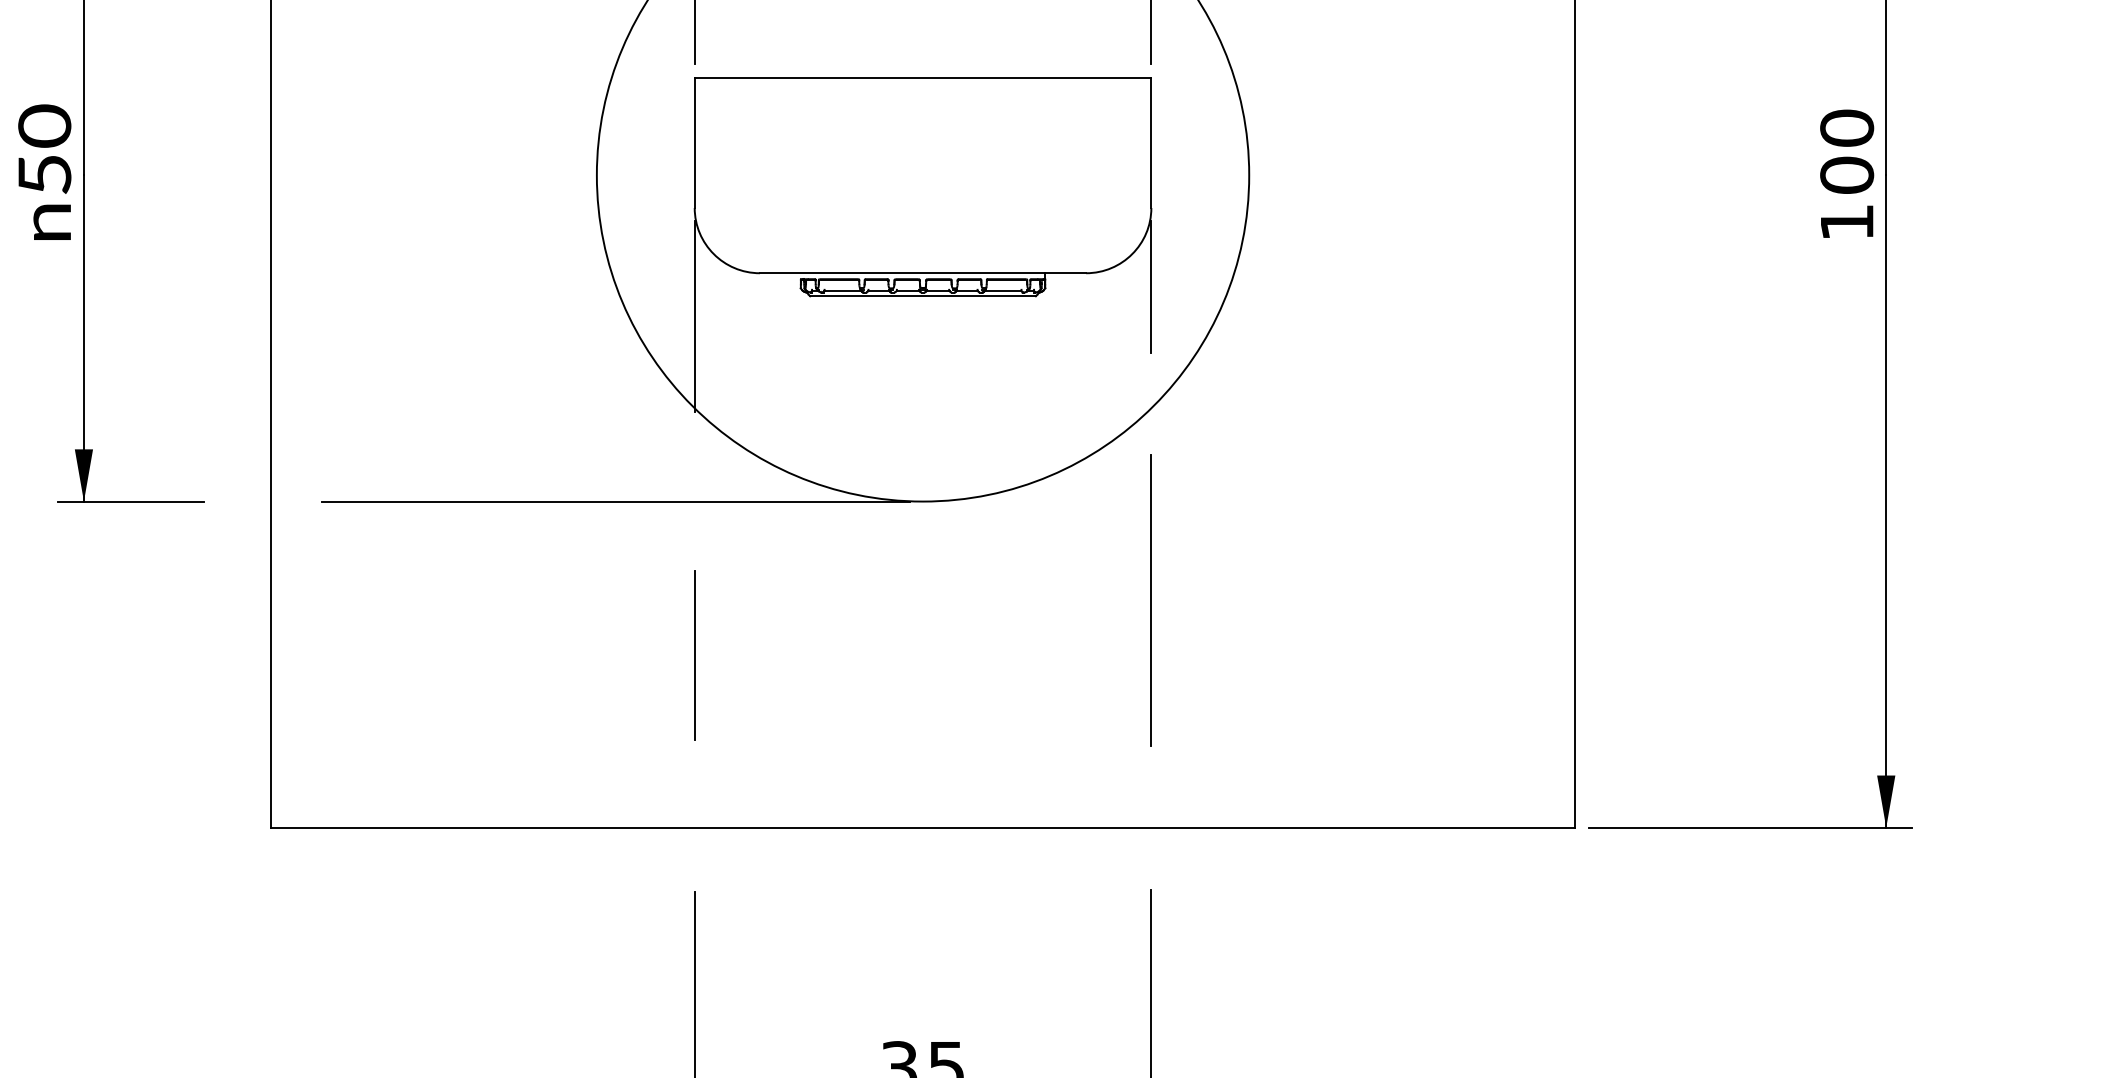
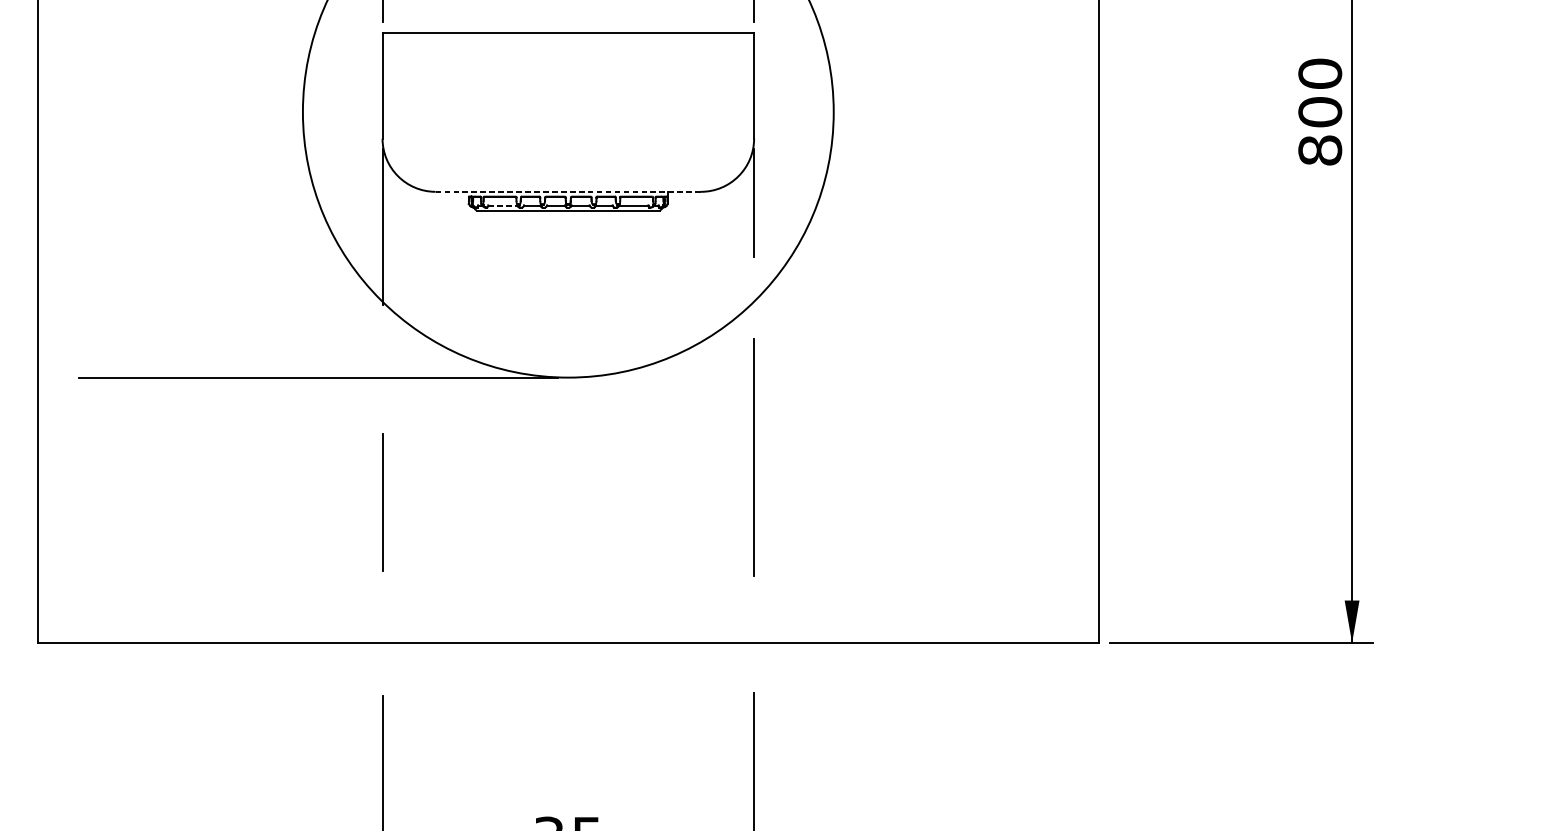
text: (1847, 222) -> (1320, 150), 100 -> 800
line: (923, 273) -> (568, 192), solid -> dashed
line: (843, 291) -> (503, 206), solid -> dashed

